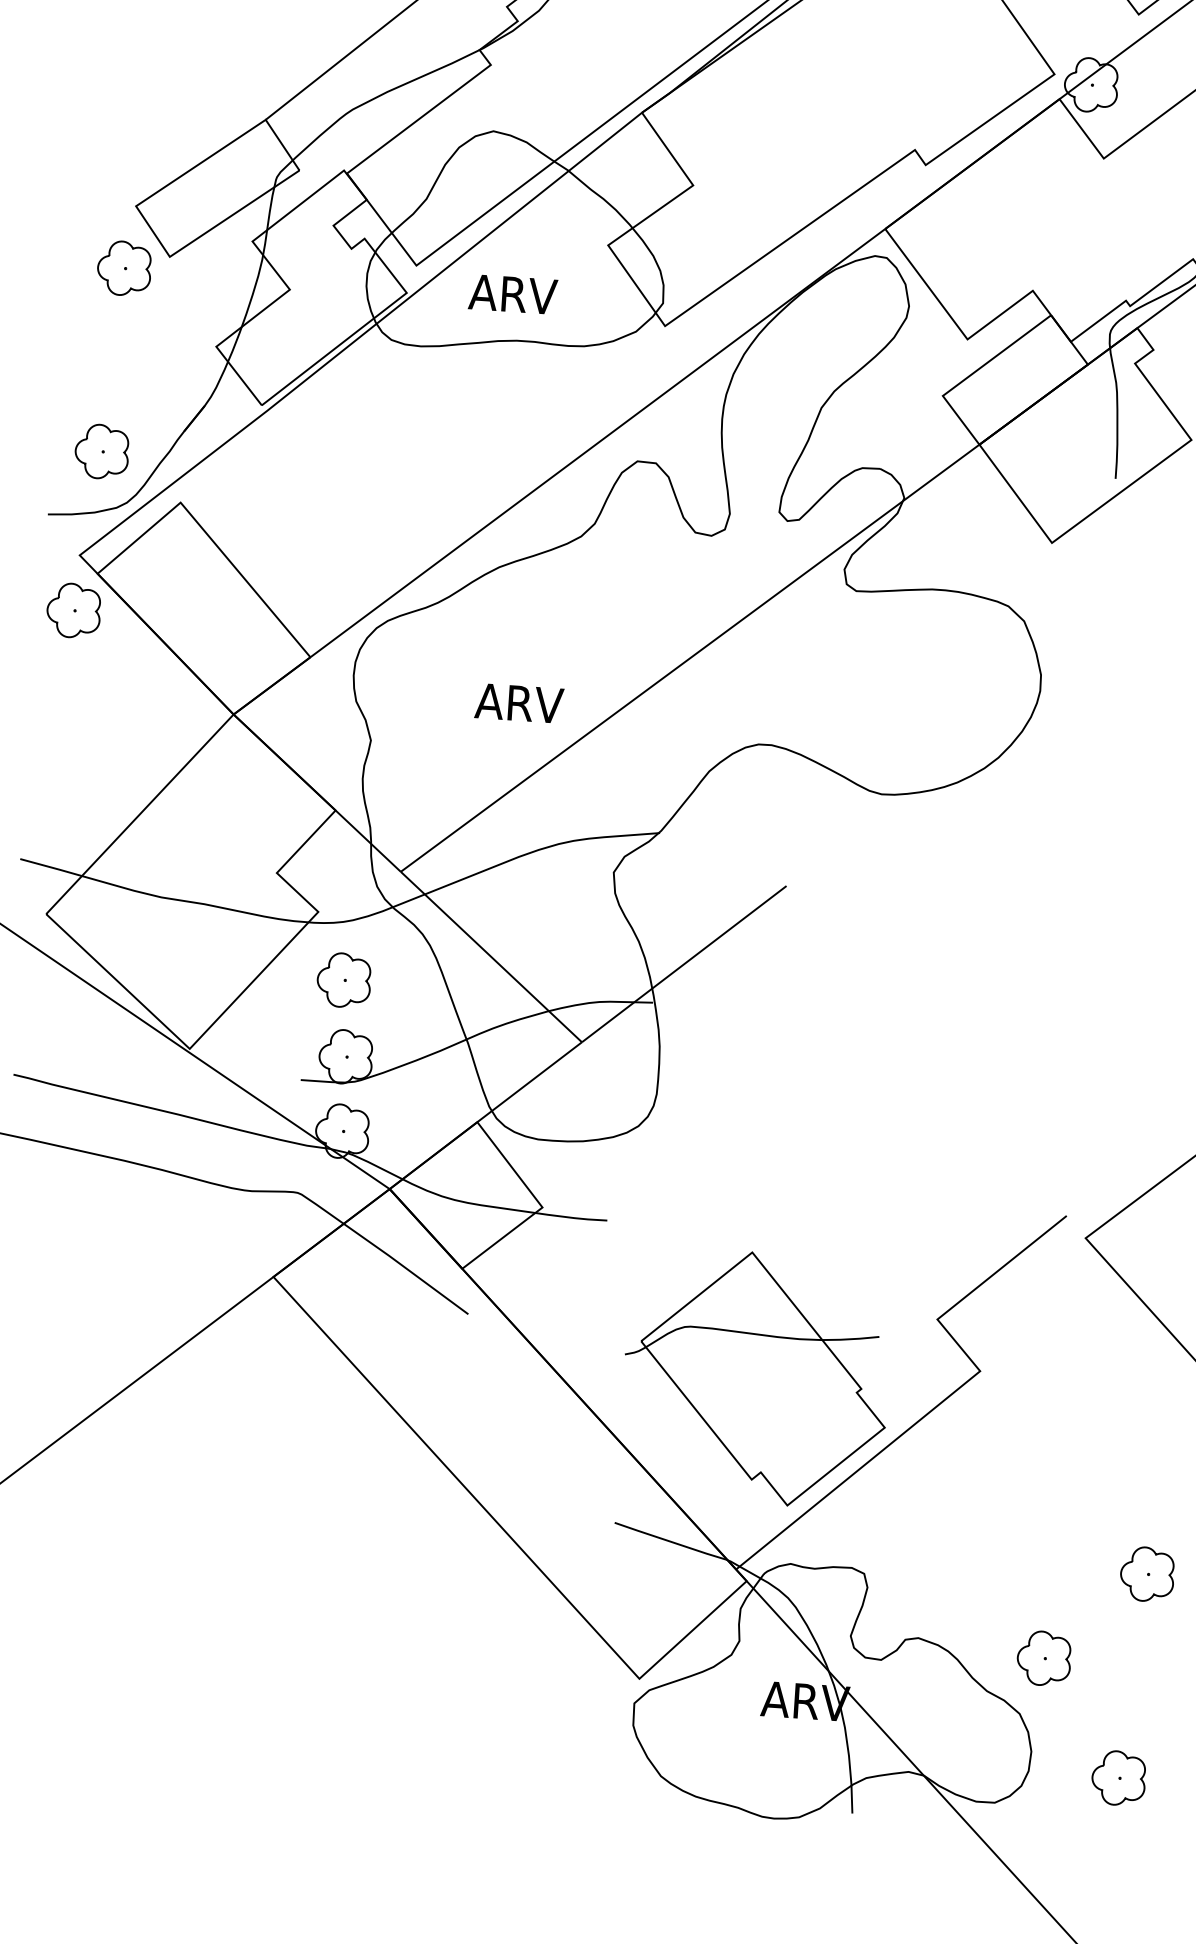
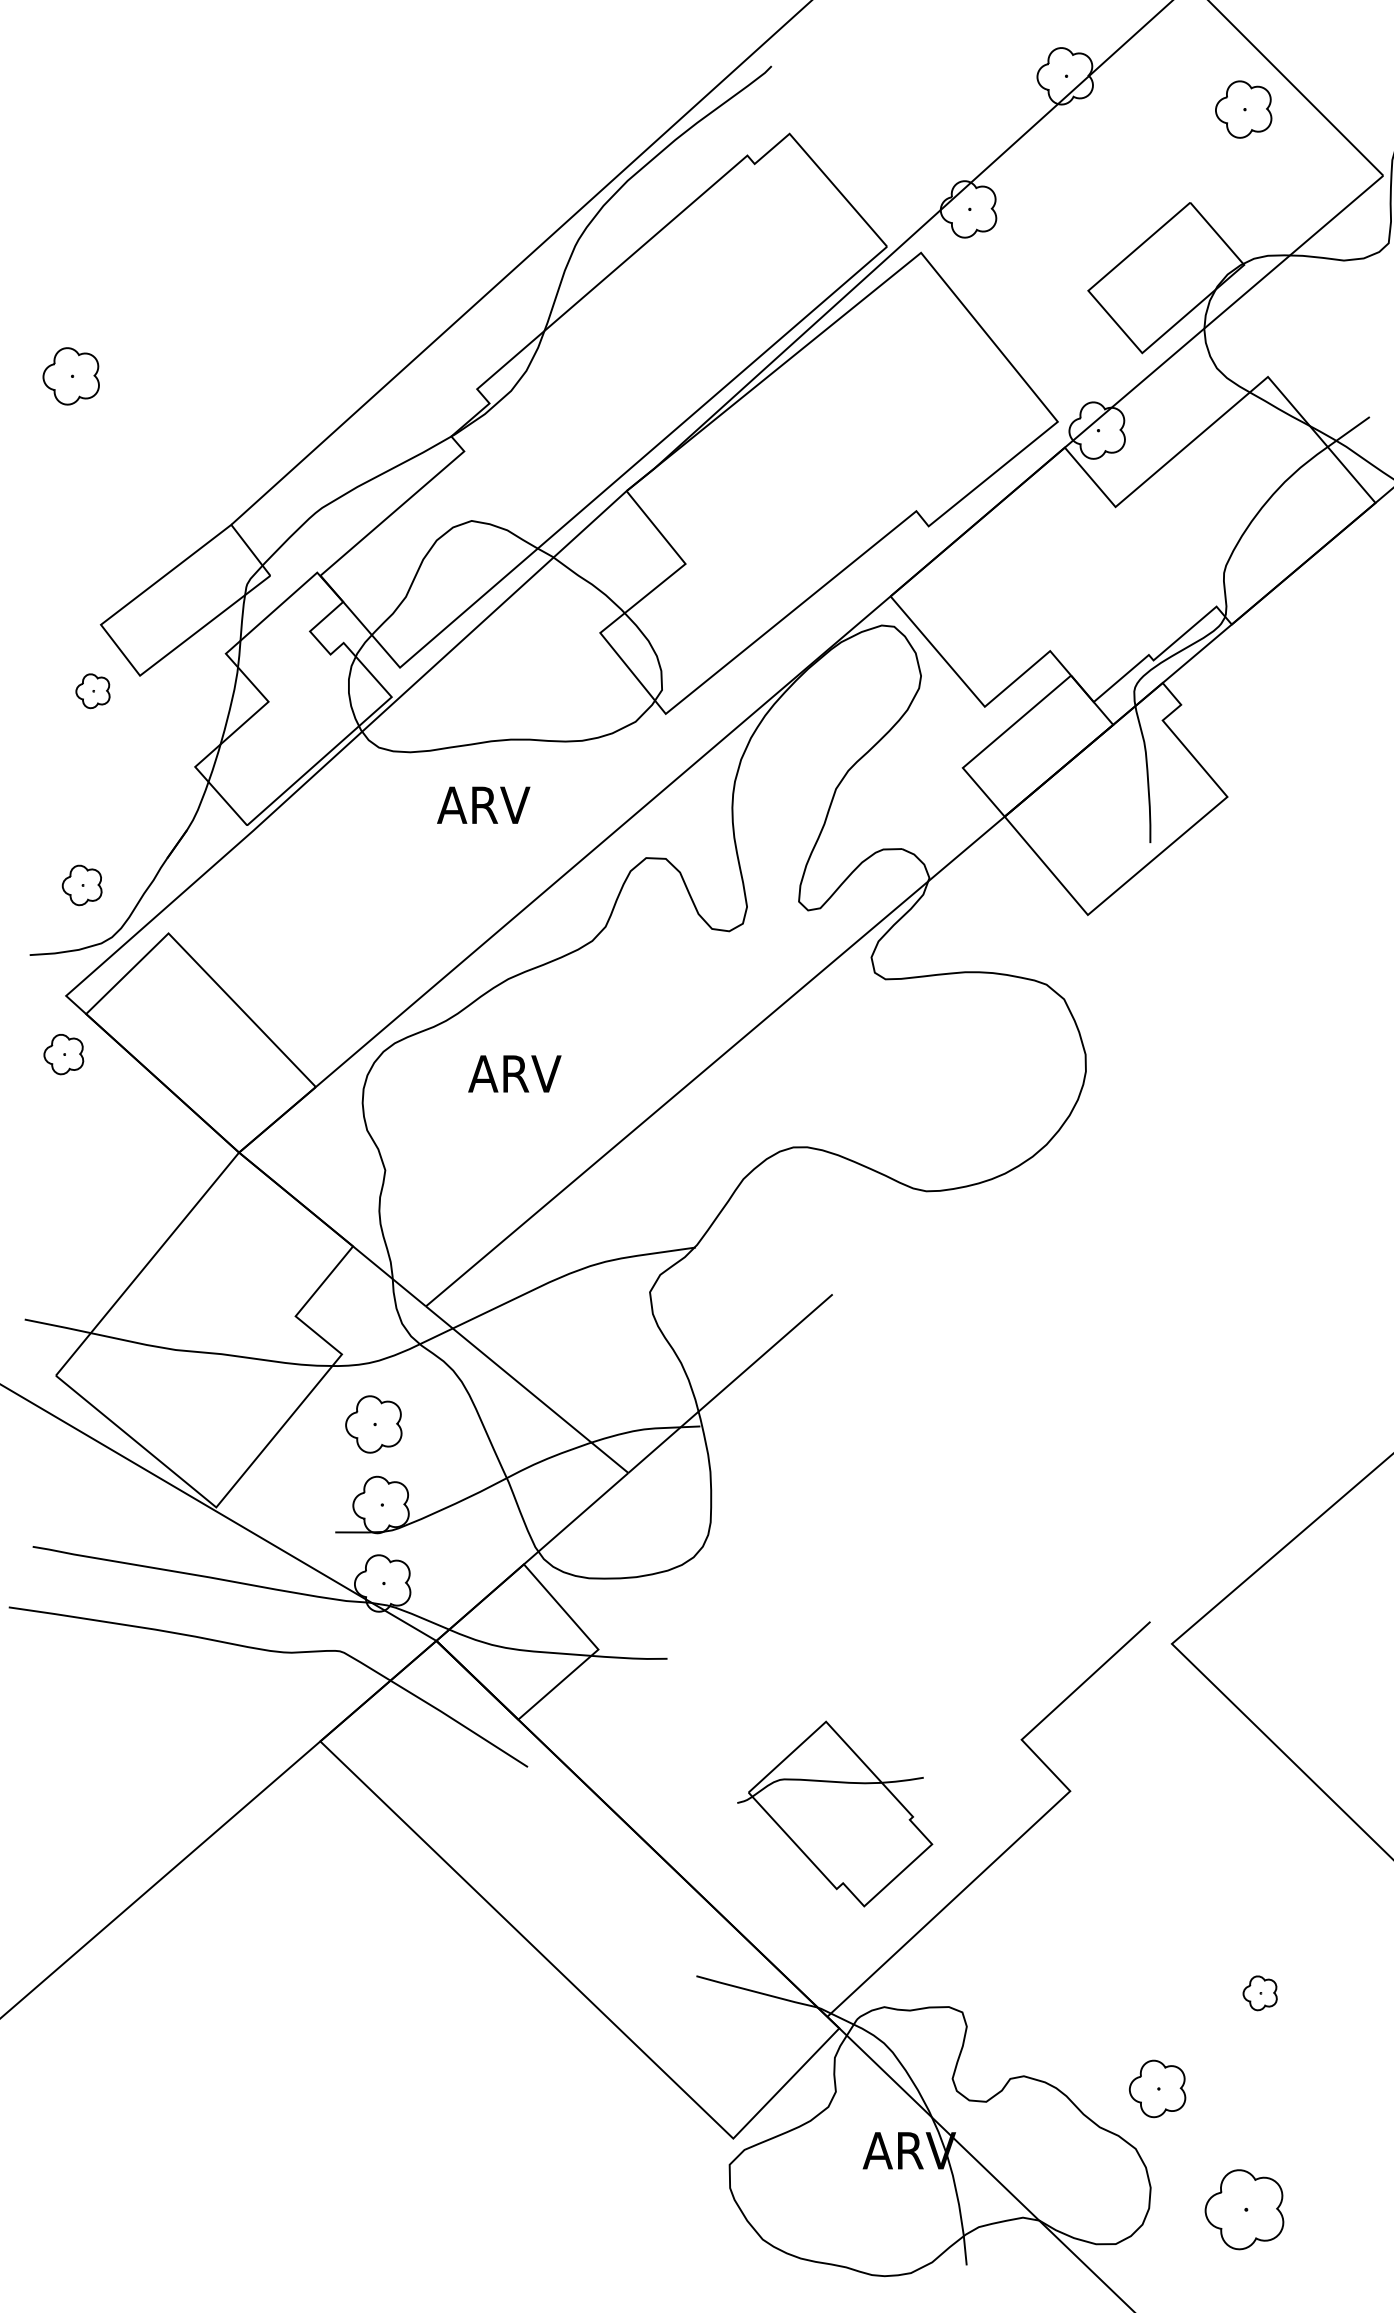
part: (123, 268) -> (92, 691), size x0.6
text: (512, 293) -> (483, 804), moved
part: (101, 451) -> (81, 885), size x0.7
part: (73, 610) -> (63, 1054), size x0.7
text: (519, 702) -> (514, 1073), moved
part: (755, 1377) -> (834, 1813), size x0.7
part: (1146, 1574) -> (1259, 1993), size x0.6
part: (1118, 1778) -> (1244, 2209), size x1.4

